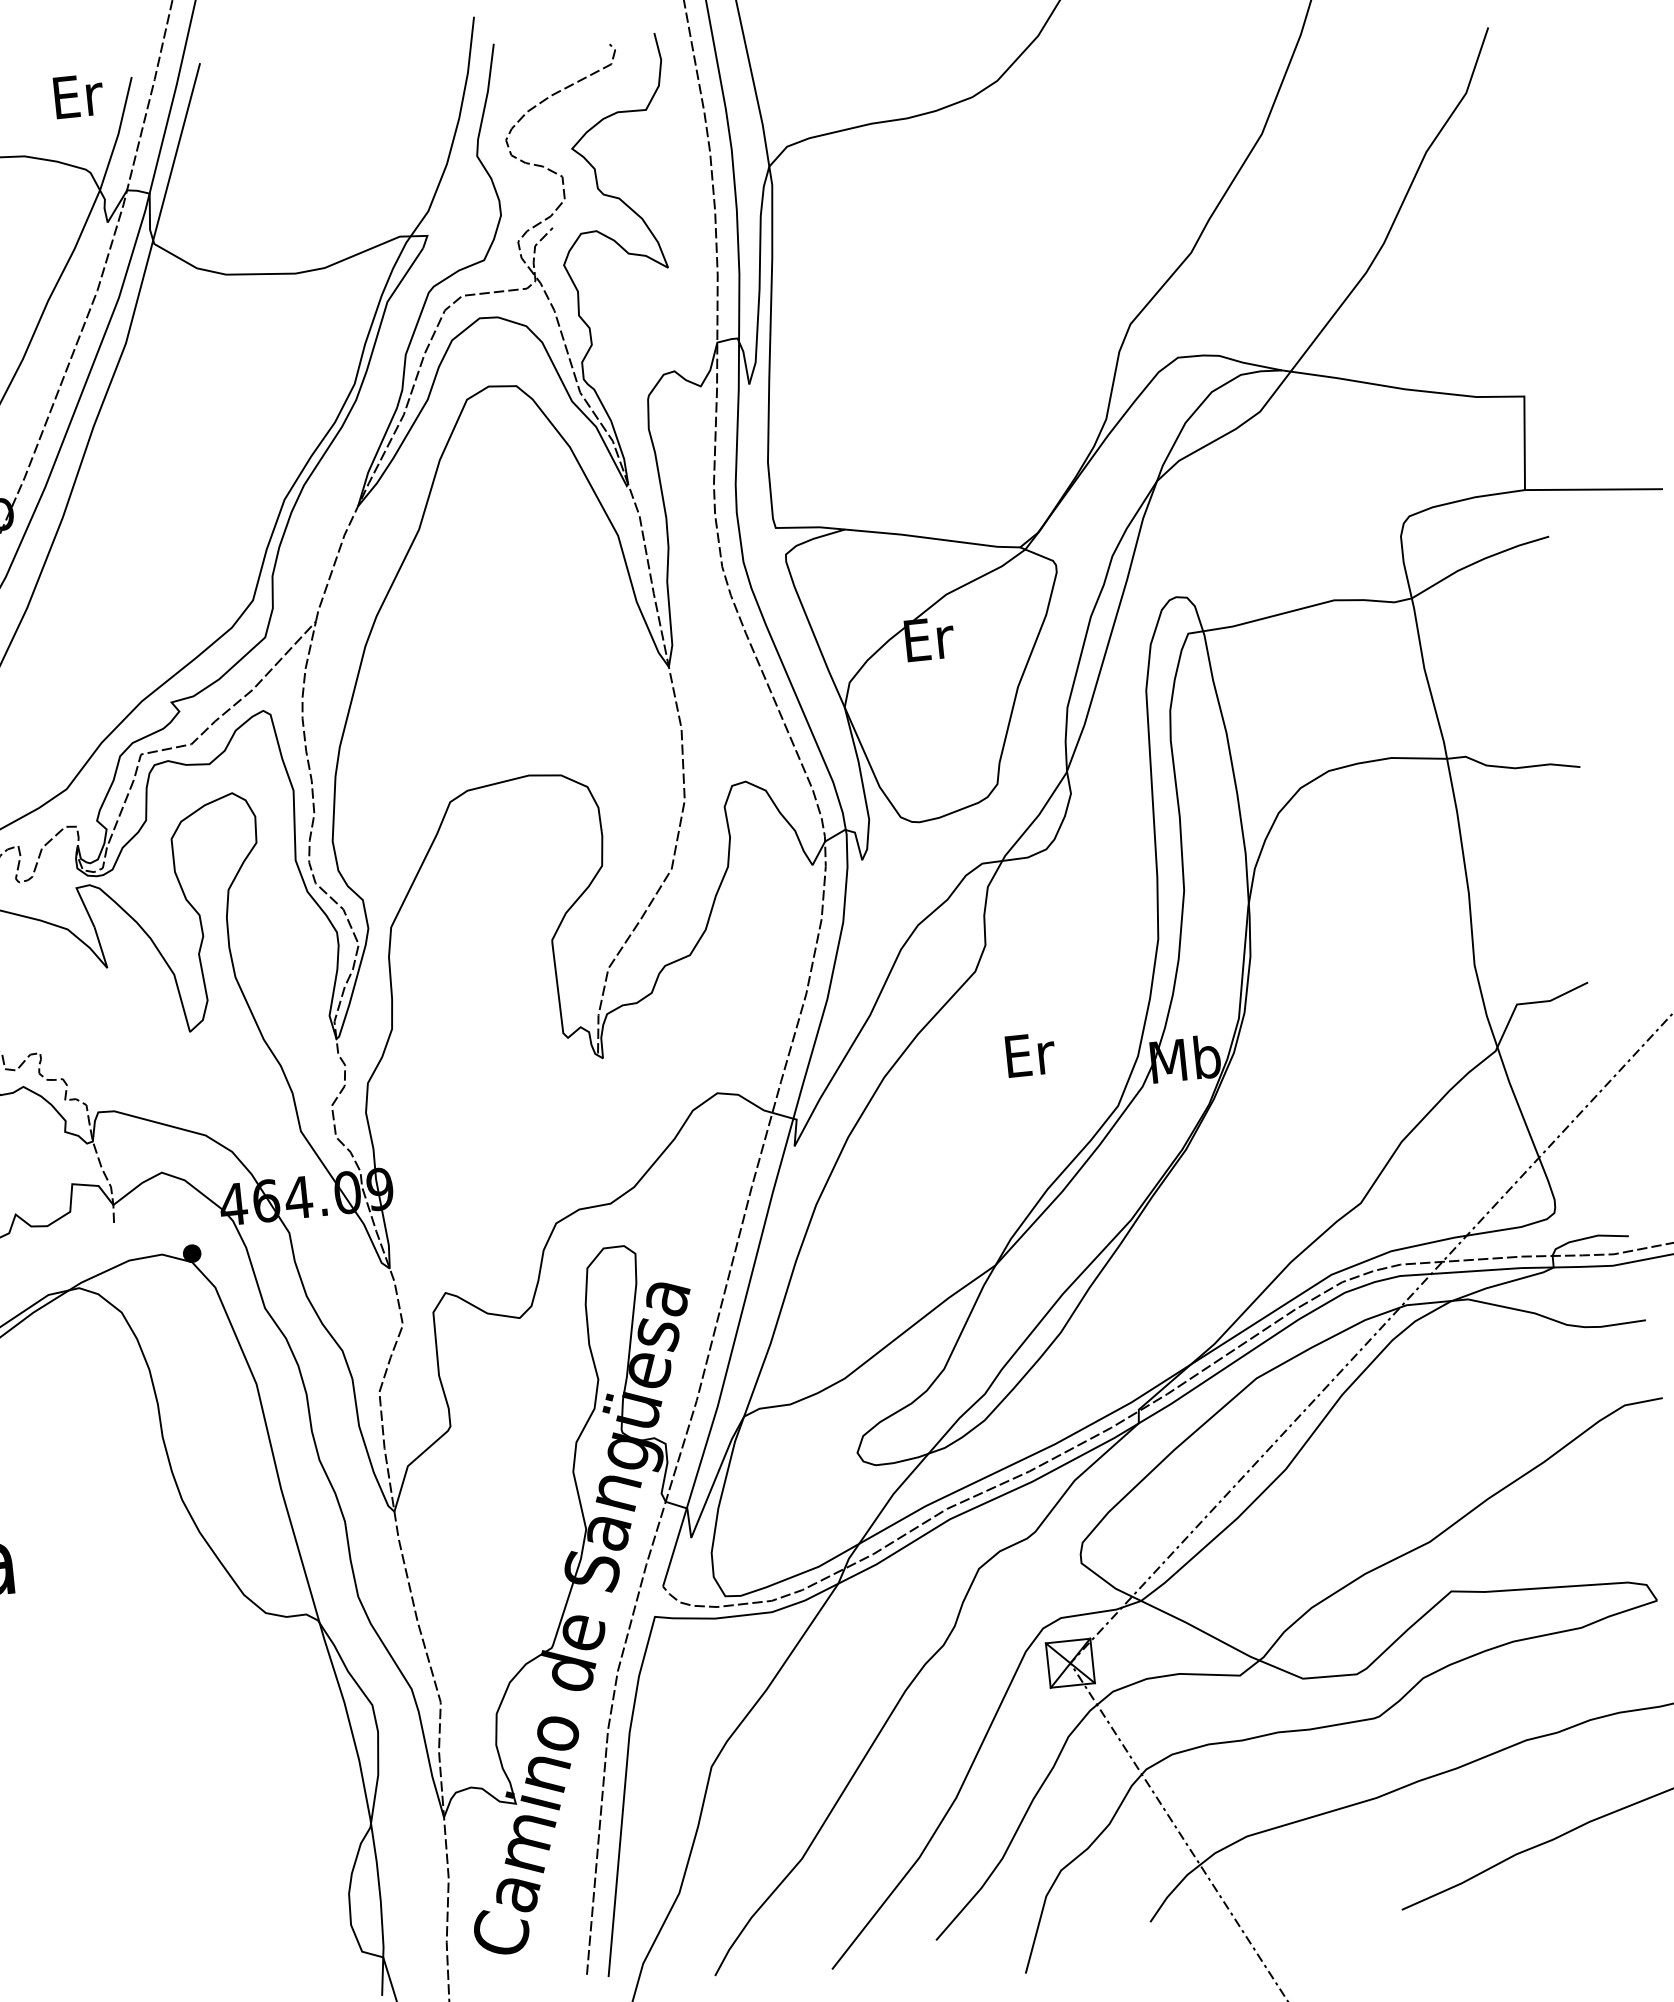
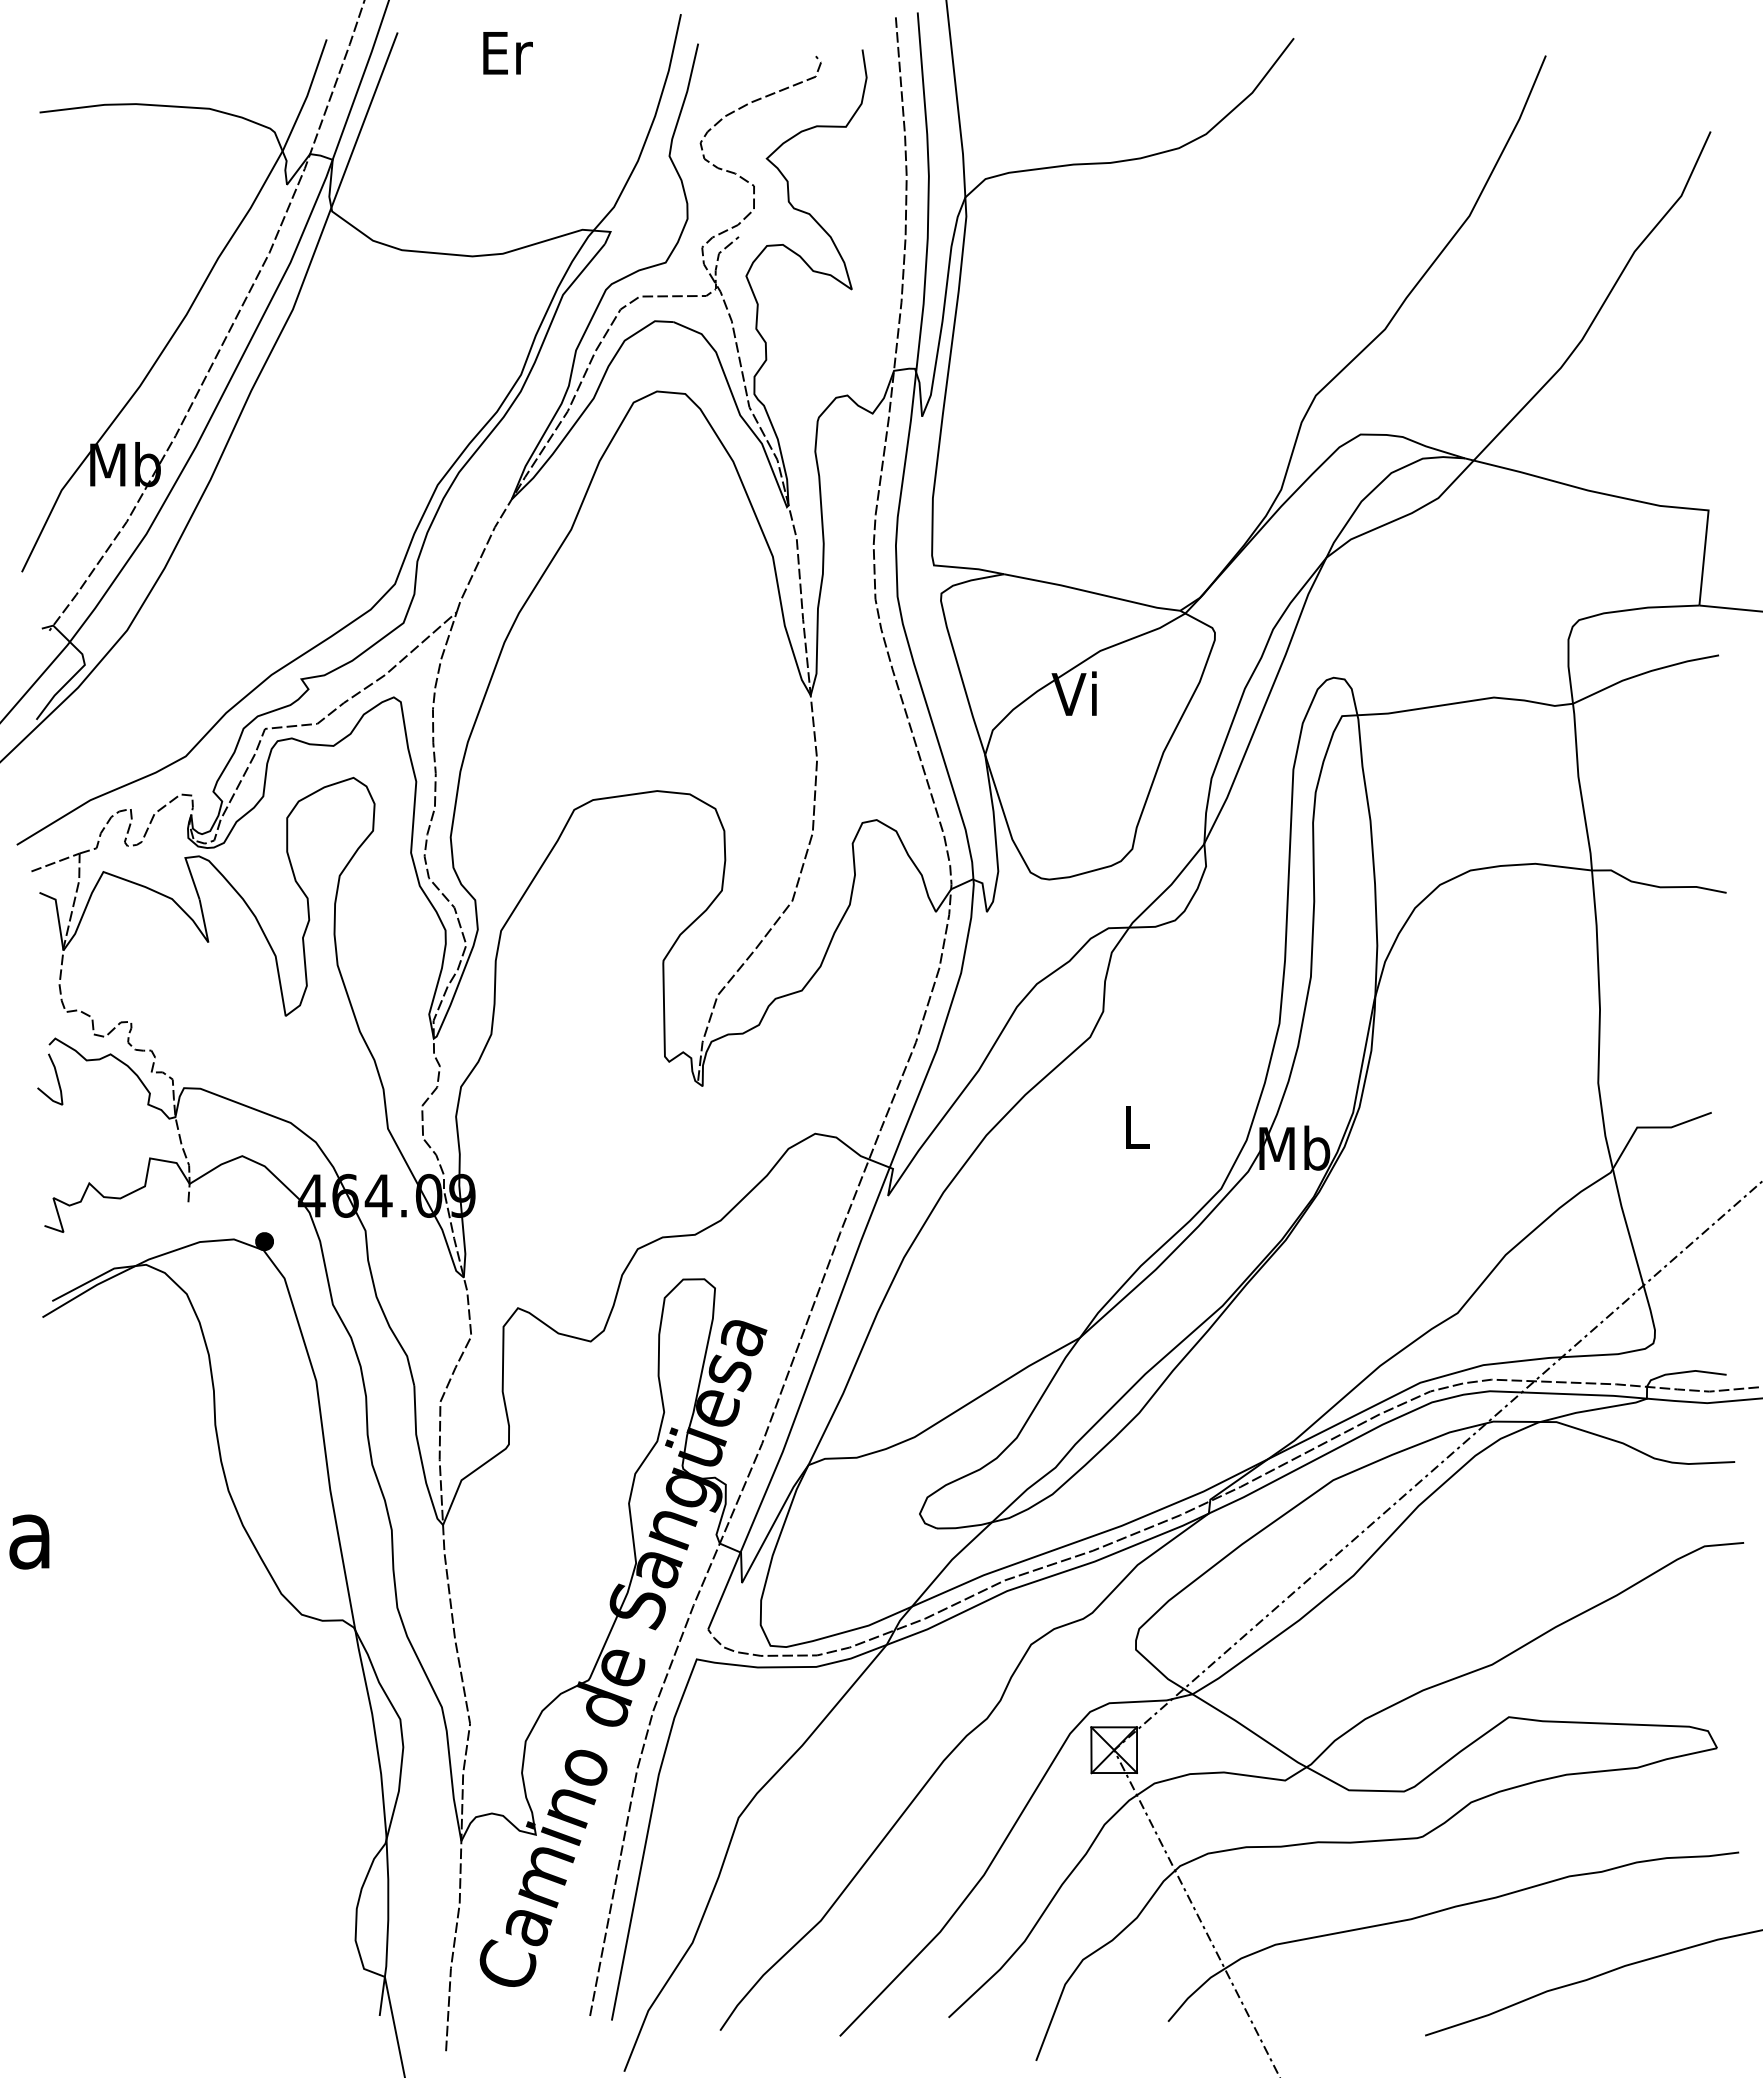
text: (78, 96) -> (507, 53), moved
text: (928, 638) -> (1077, 693), Er -> Vi
text: (1030, 1054) -> (1137, 1127), Er -> L

